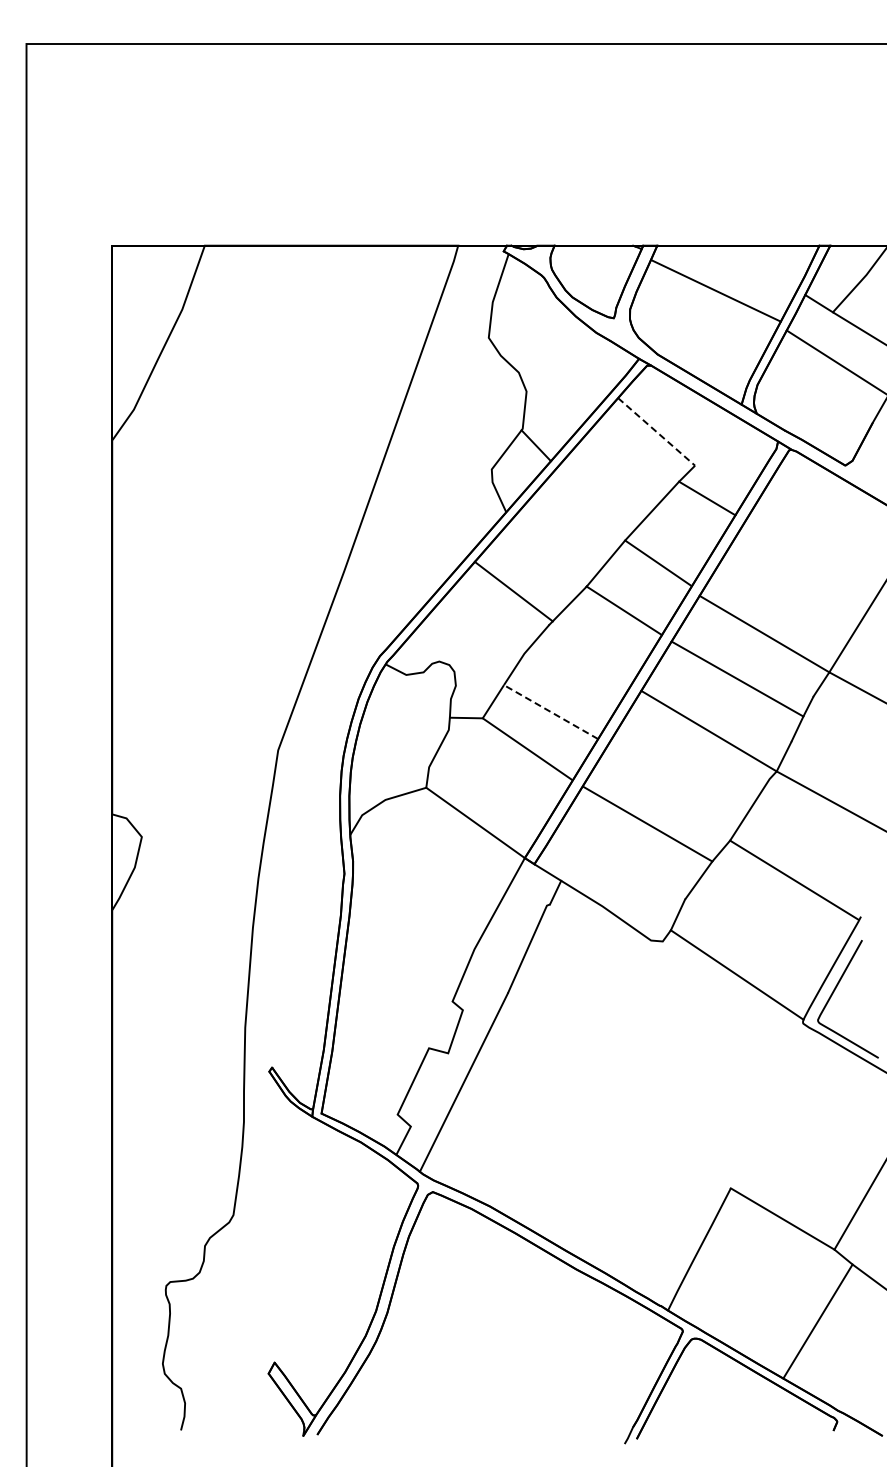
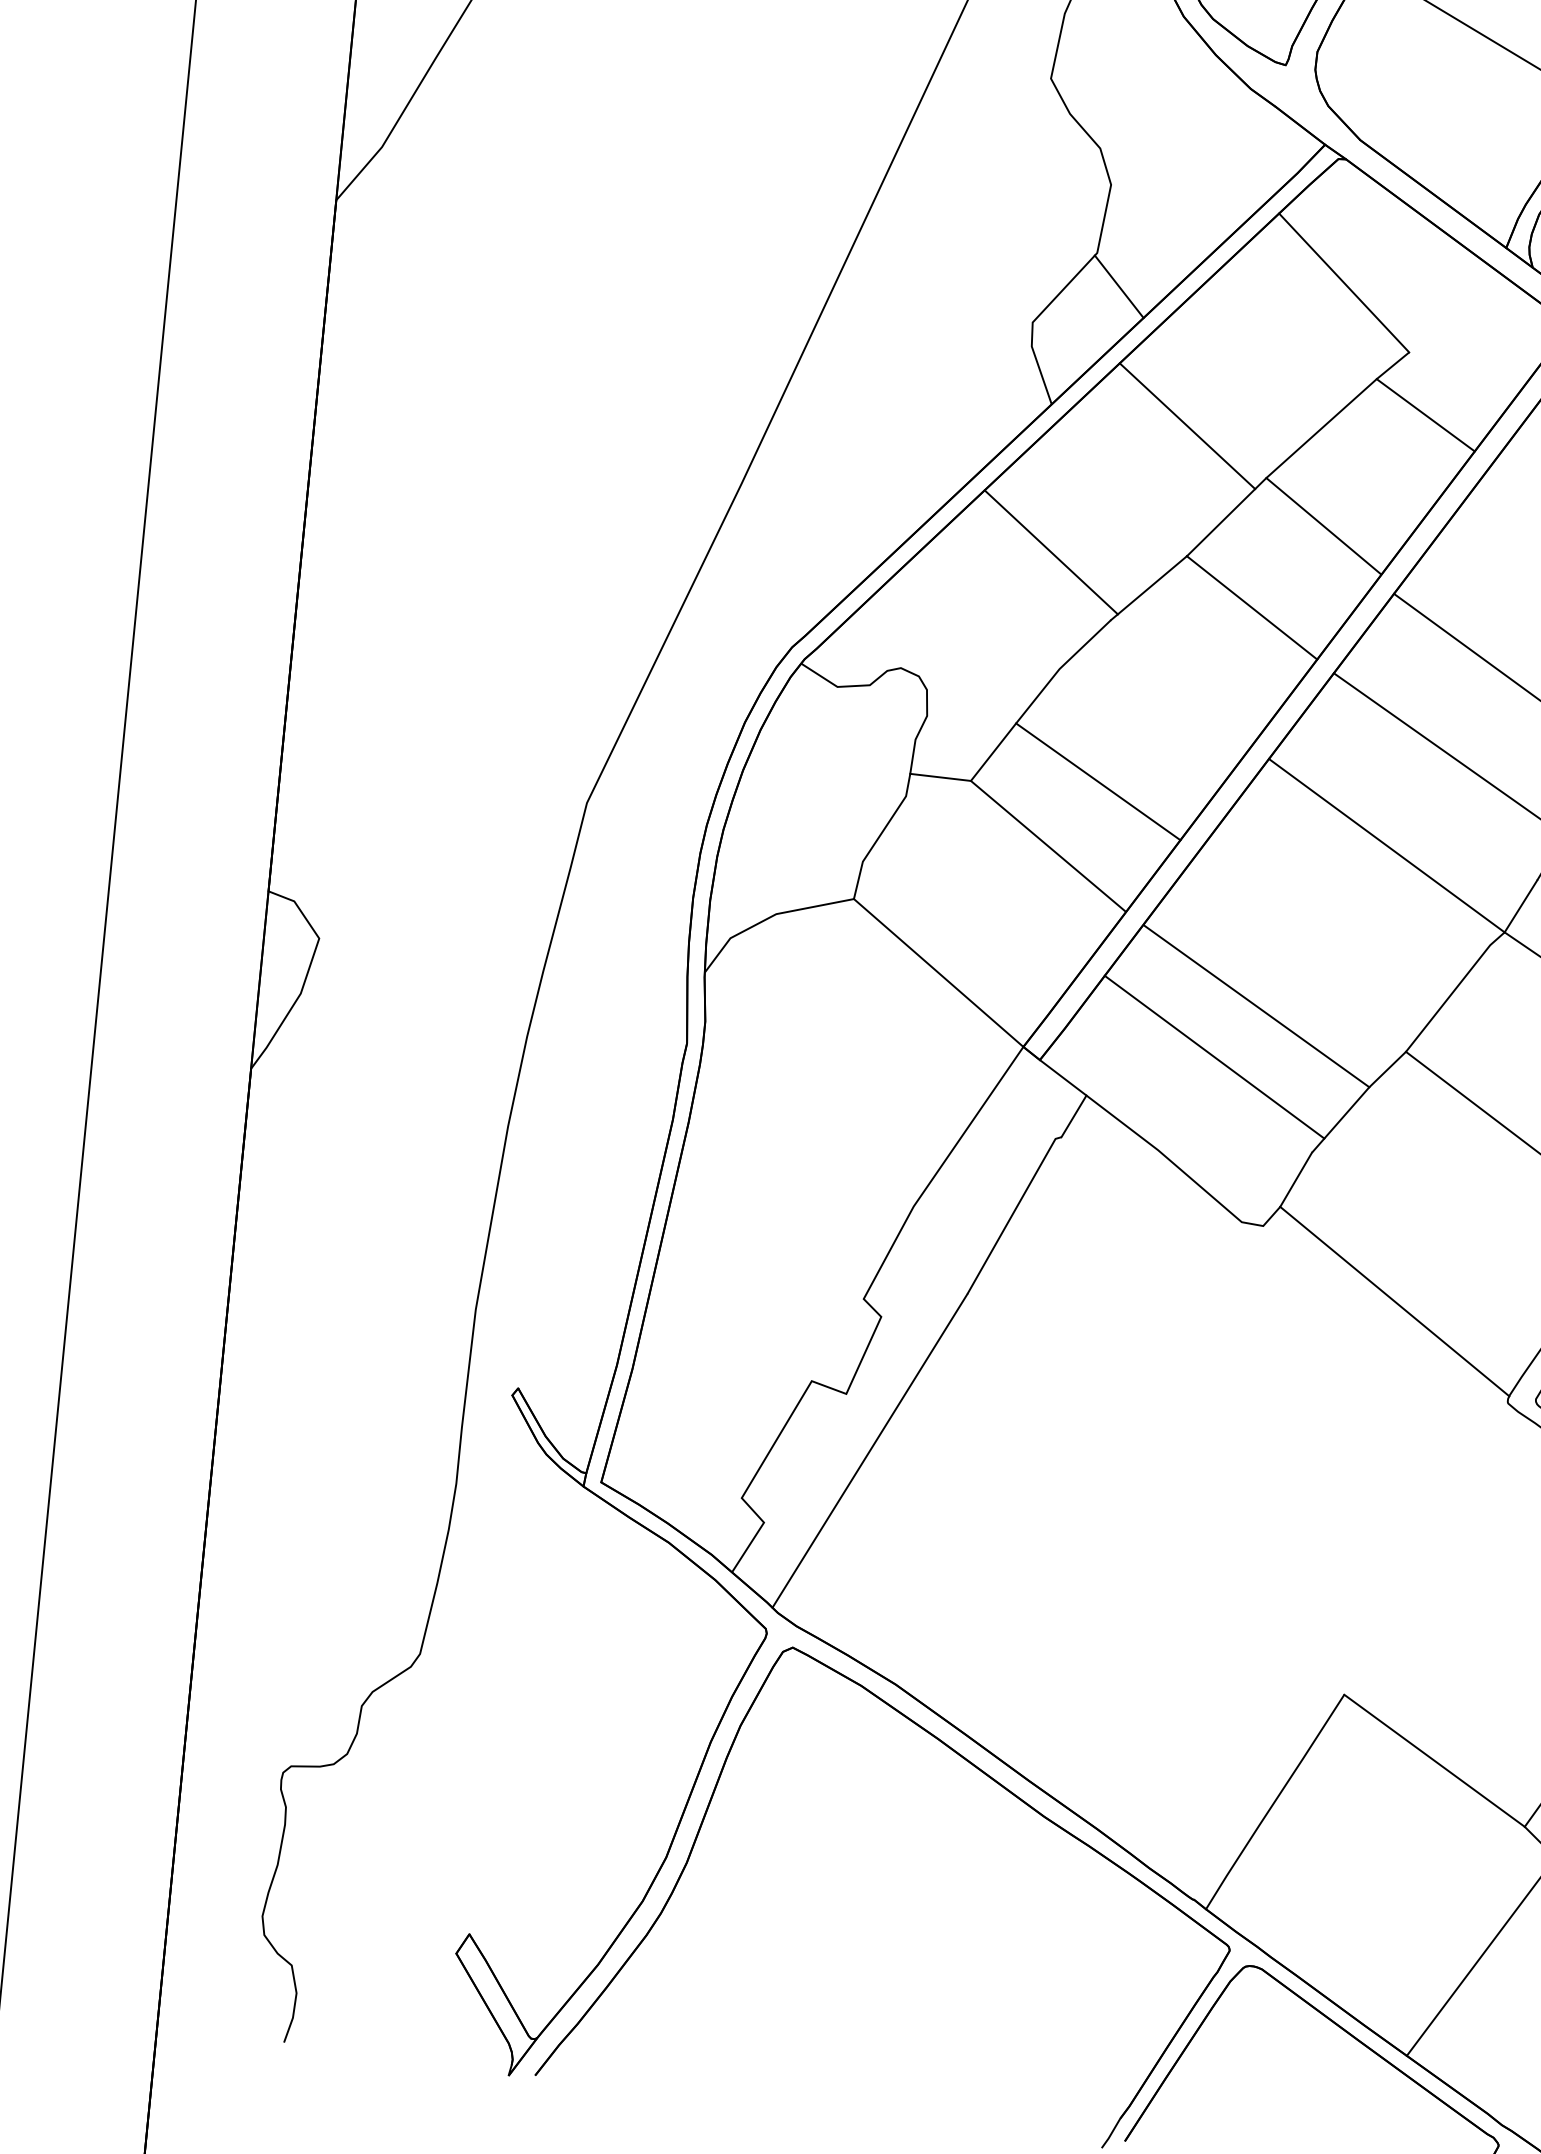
line: (656, 432) -> (1343, 284), dashed -> solid
line: (579, 516) -> (1186, 425), added
line: (550, 711) -> (1097, 780), dashed -> solid
line: (627, 853) -> (1213, 1057), added

